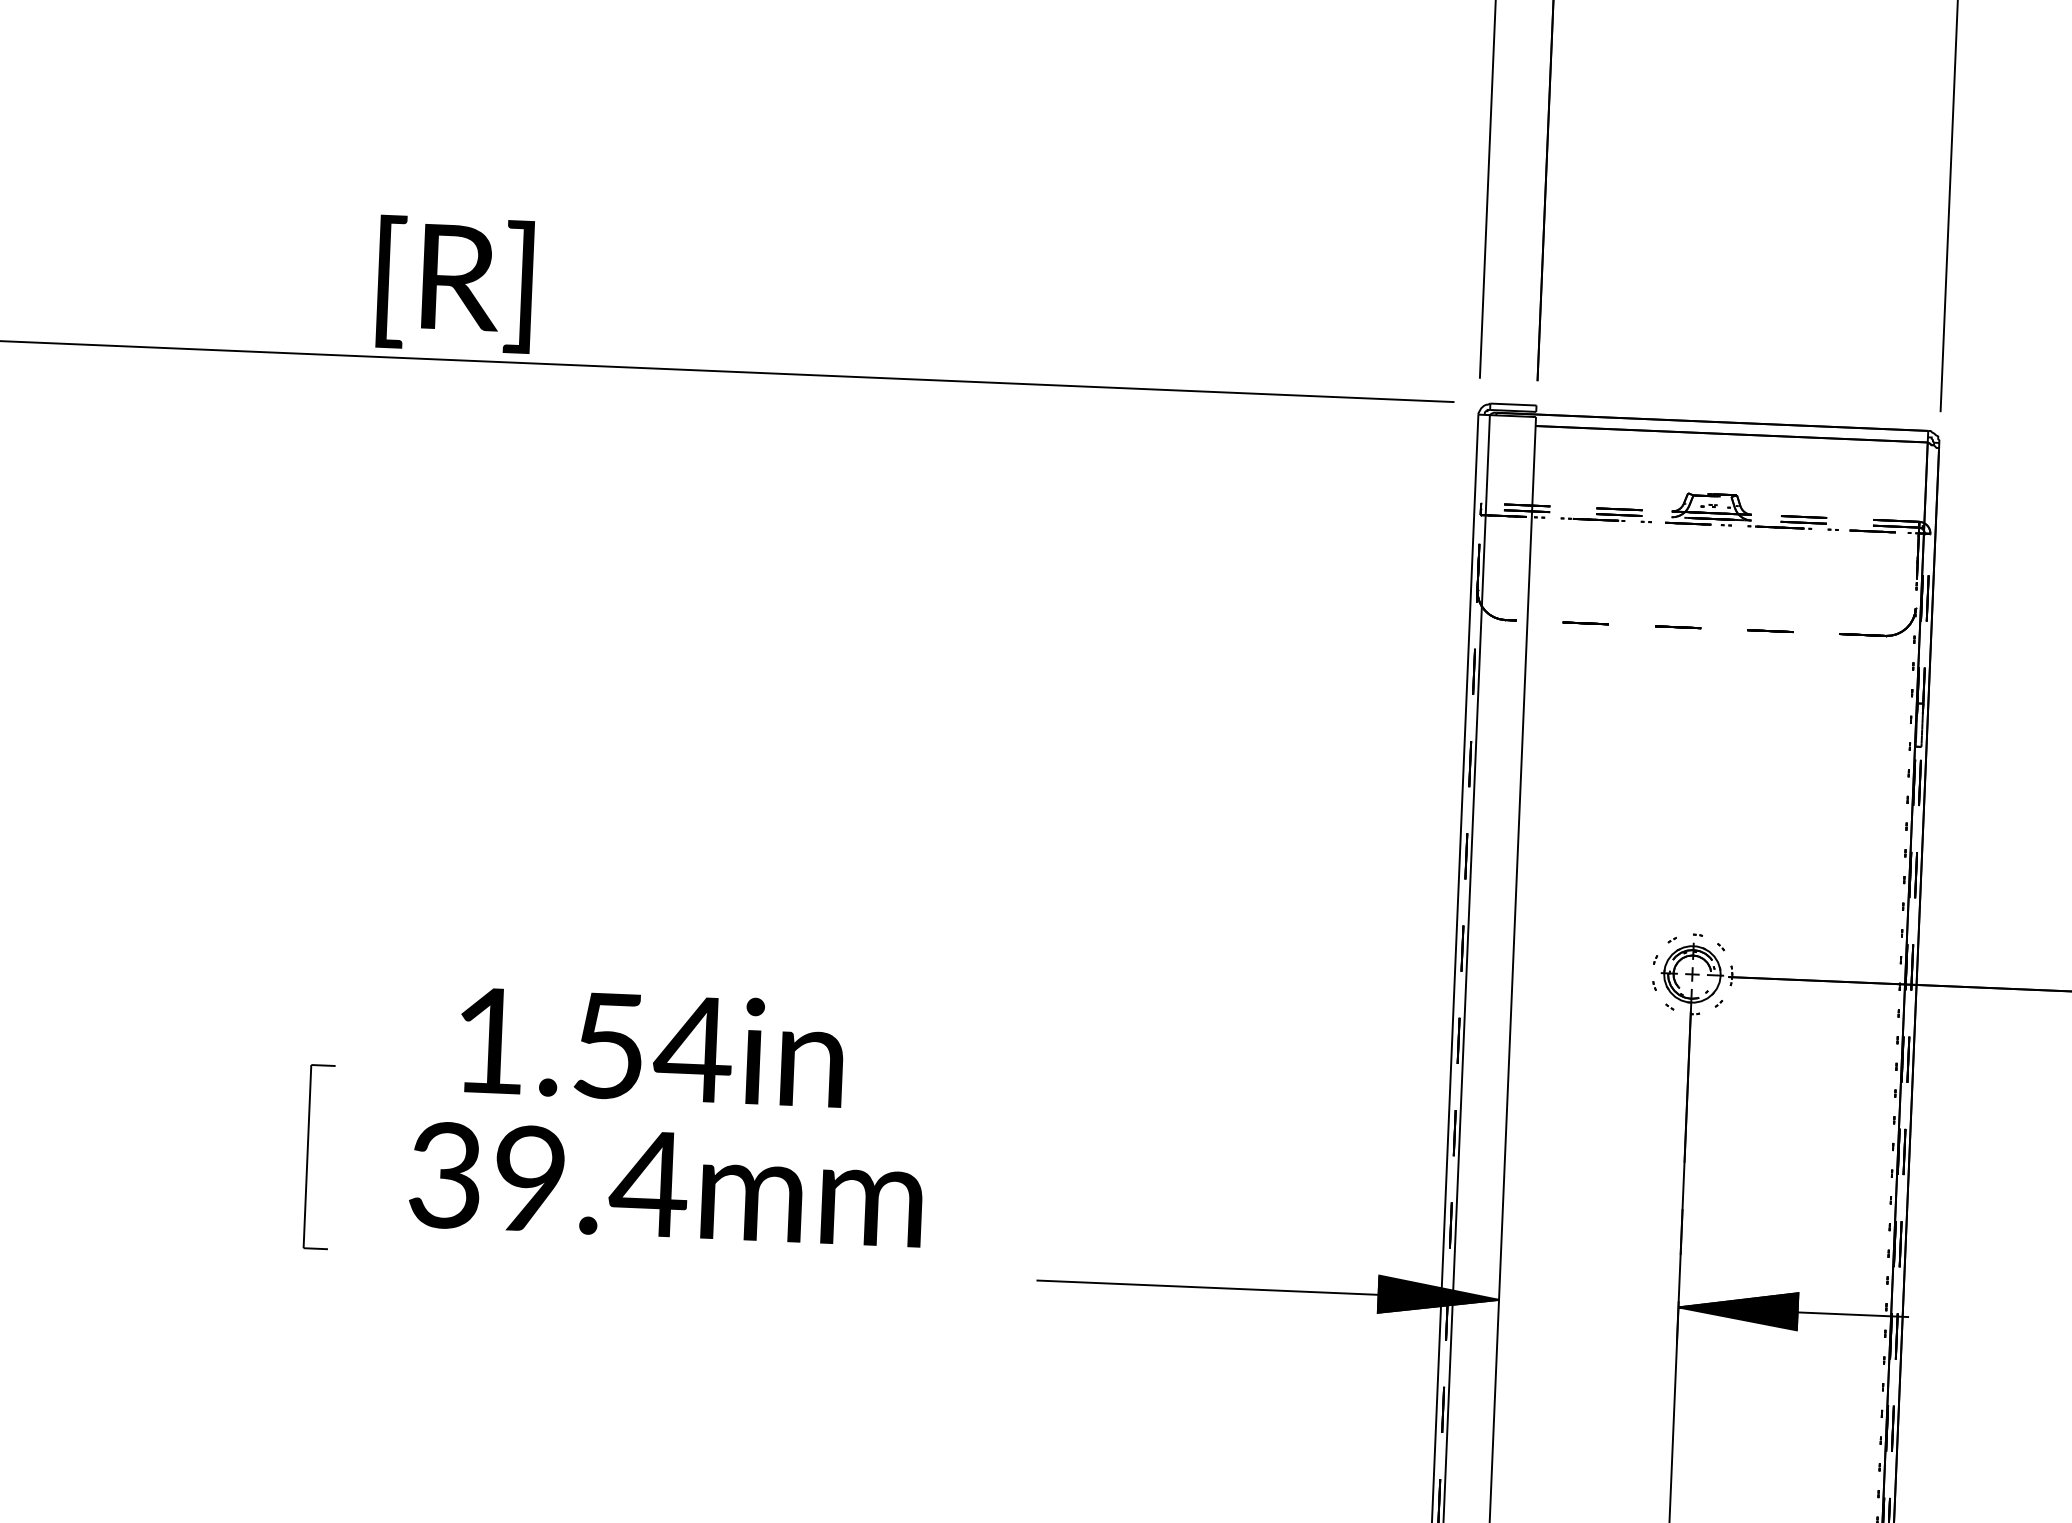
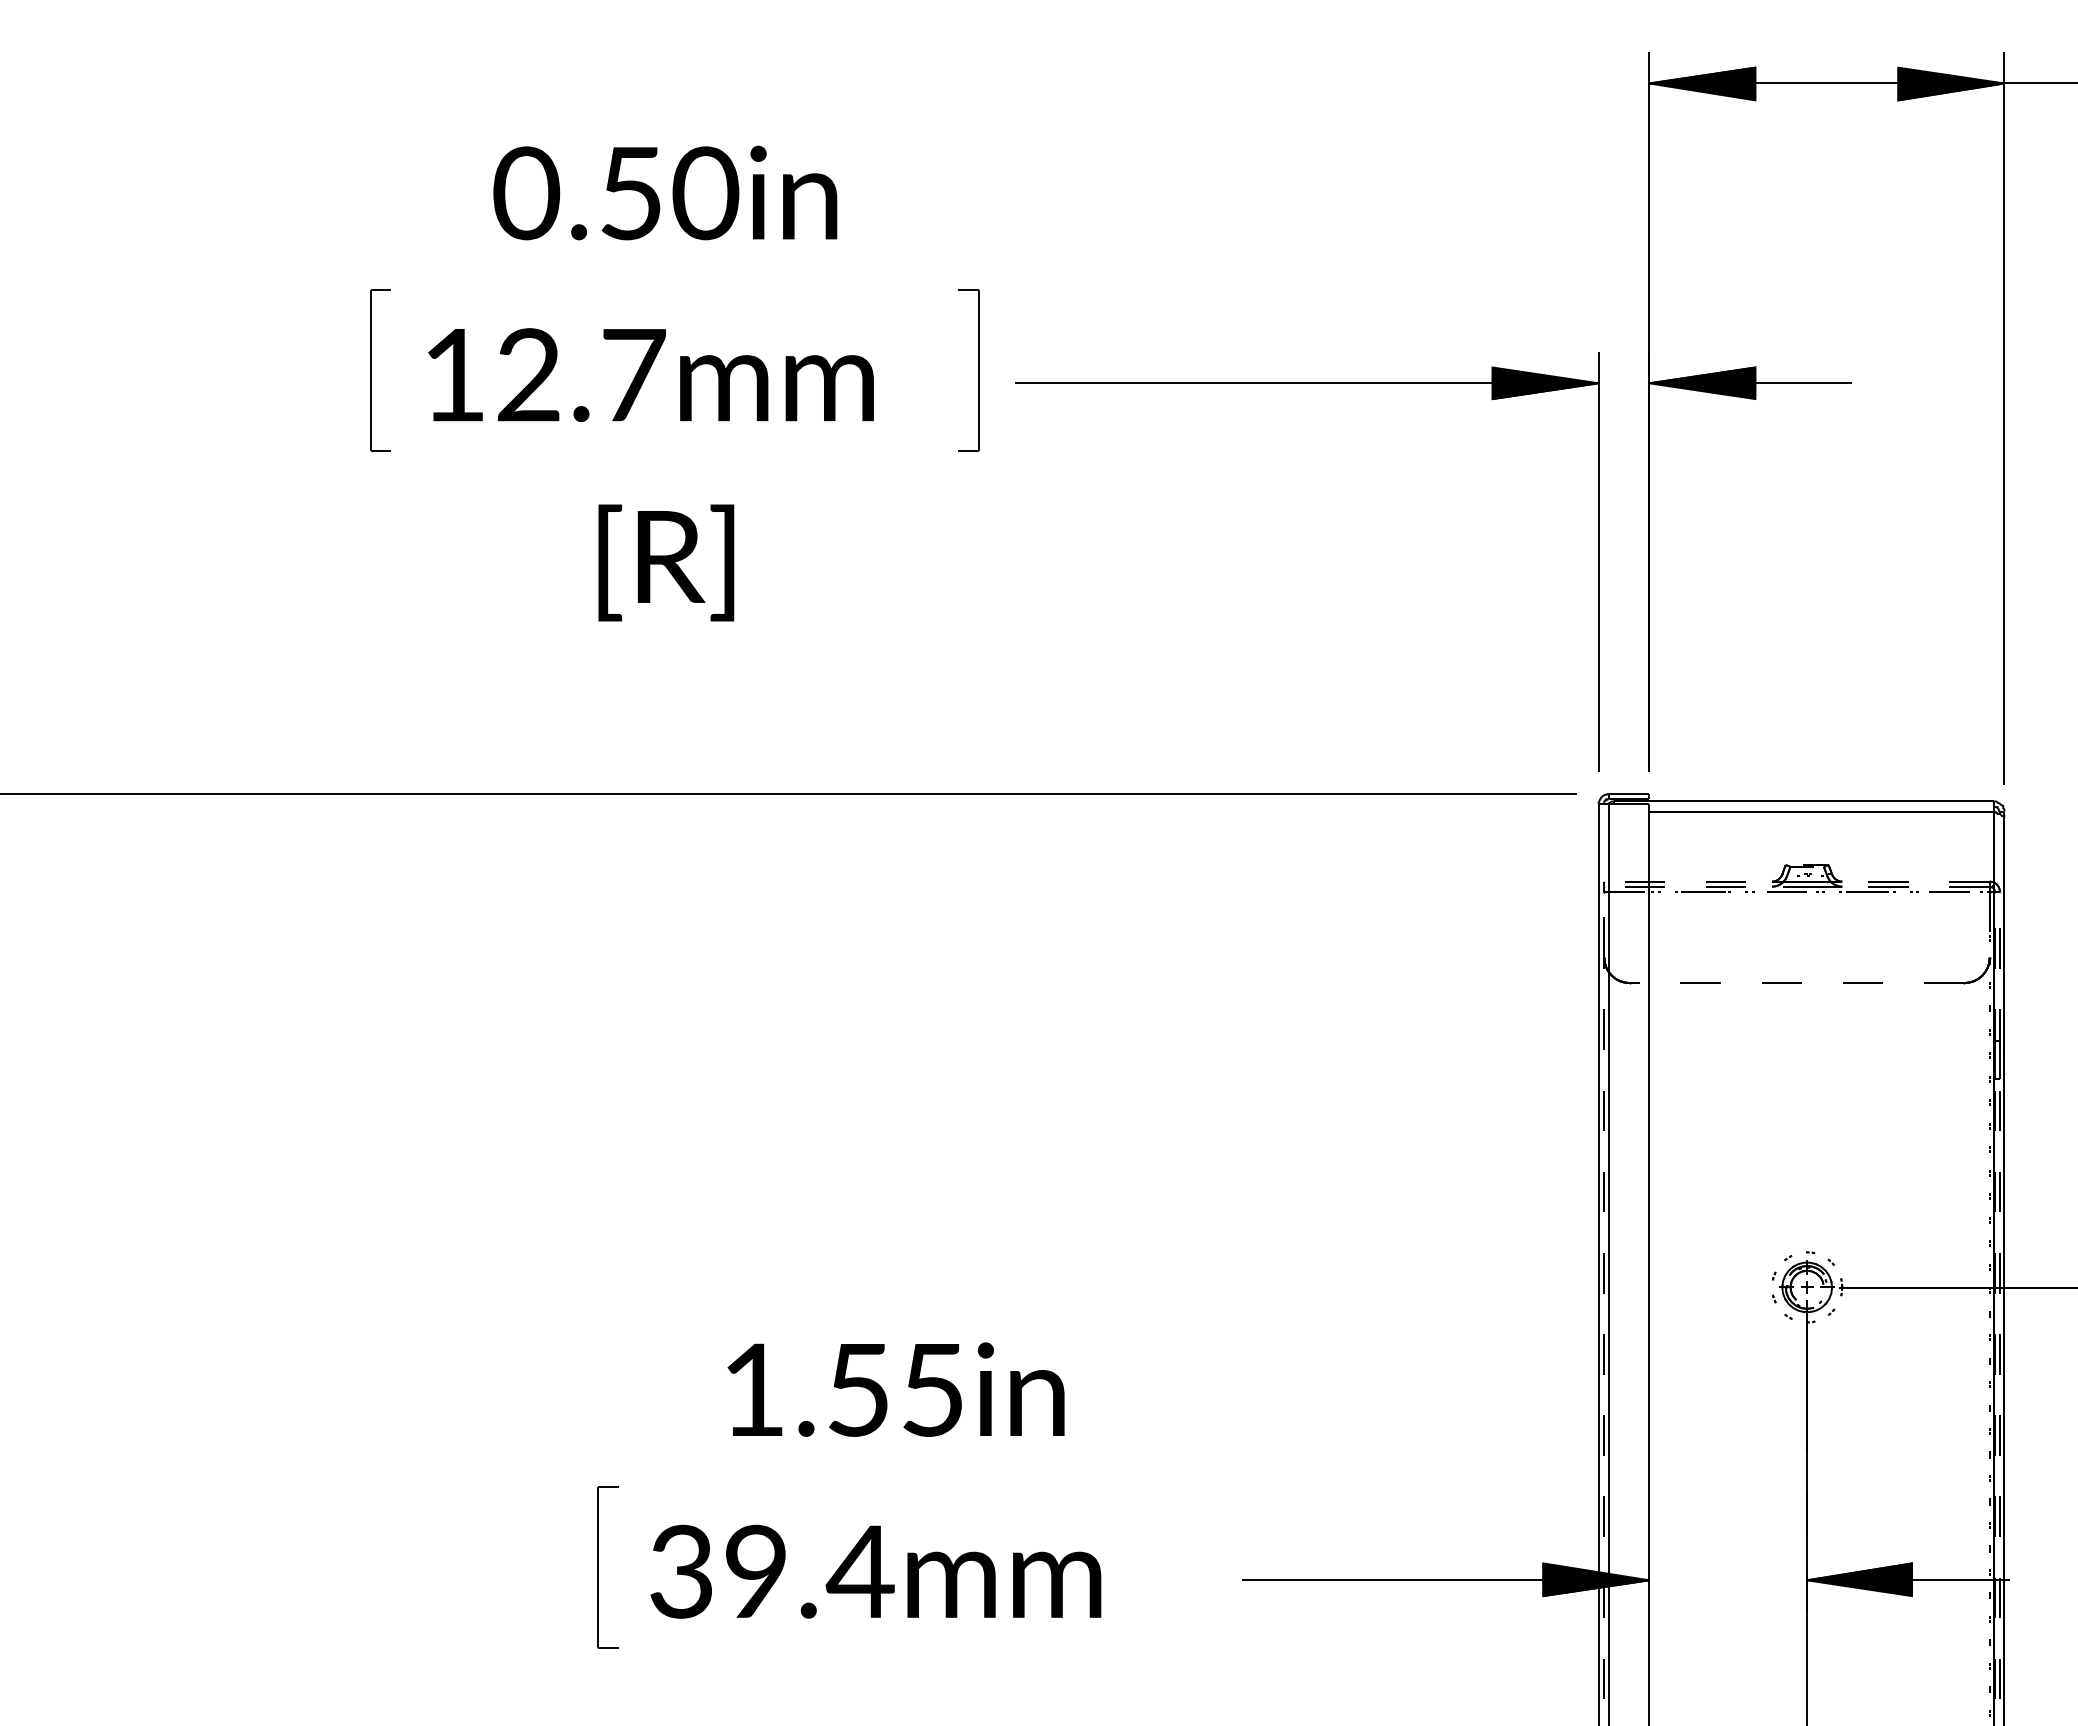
text: (455, 283) -> (666, 562), moved
text: (692, 1049) -> (931, 1390), 1.54in -> 1.55in
part: (308, 1156) -> (598, 1567), moved
text: (665, 1184) -> (875, 1571), moved

